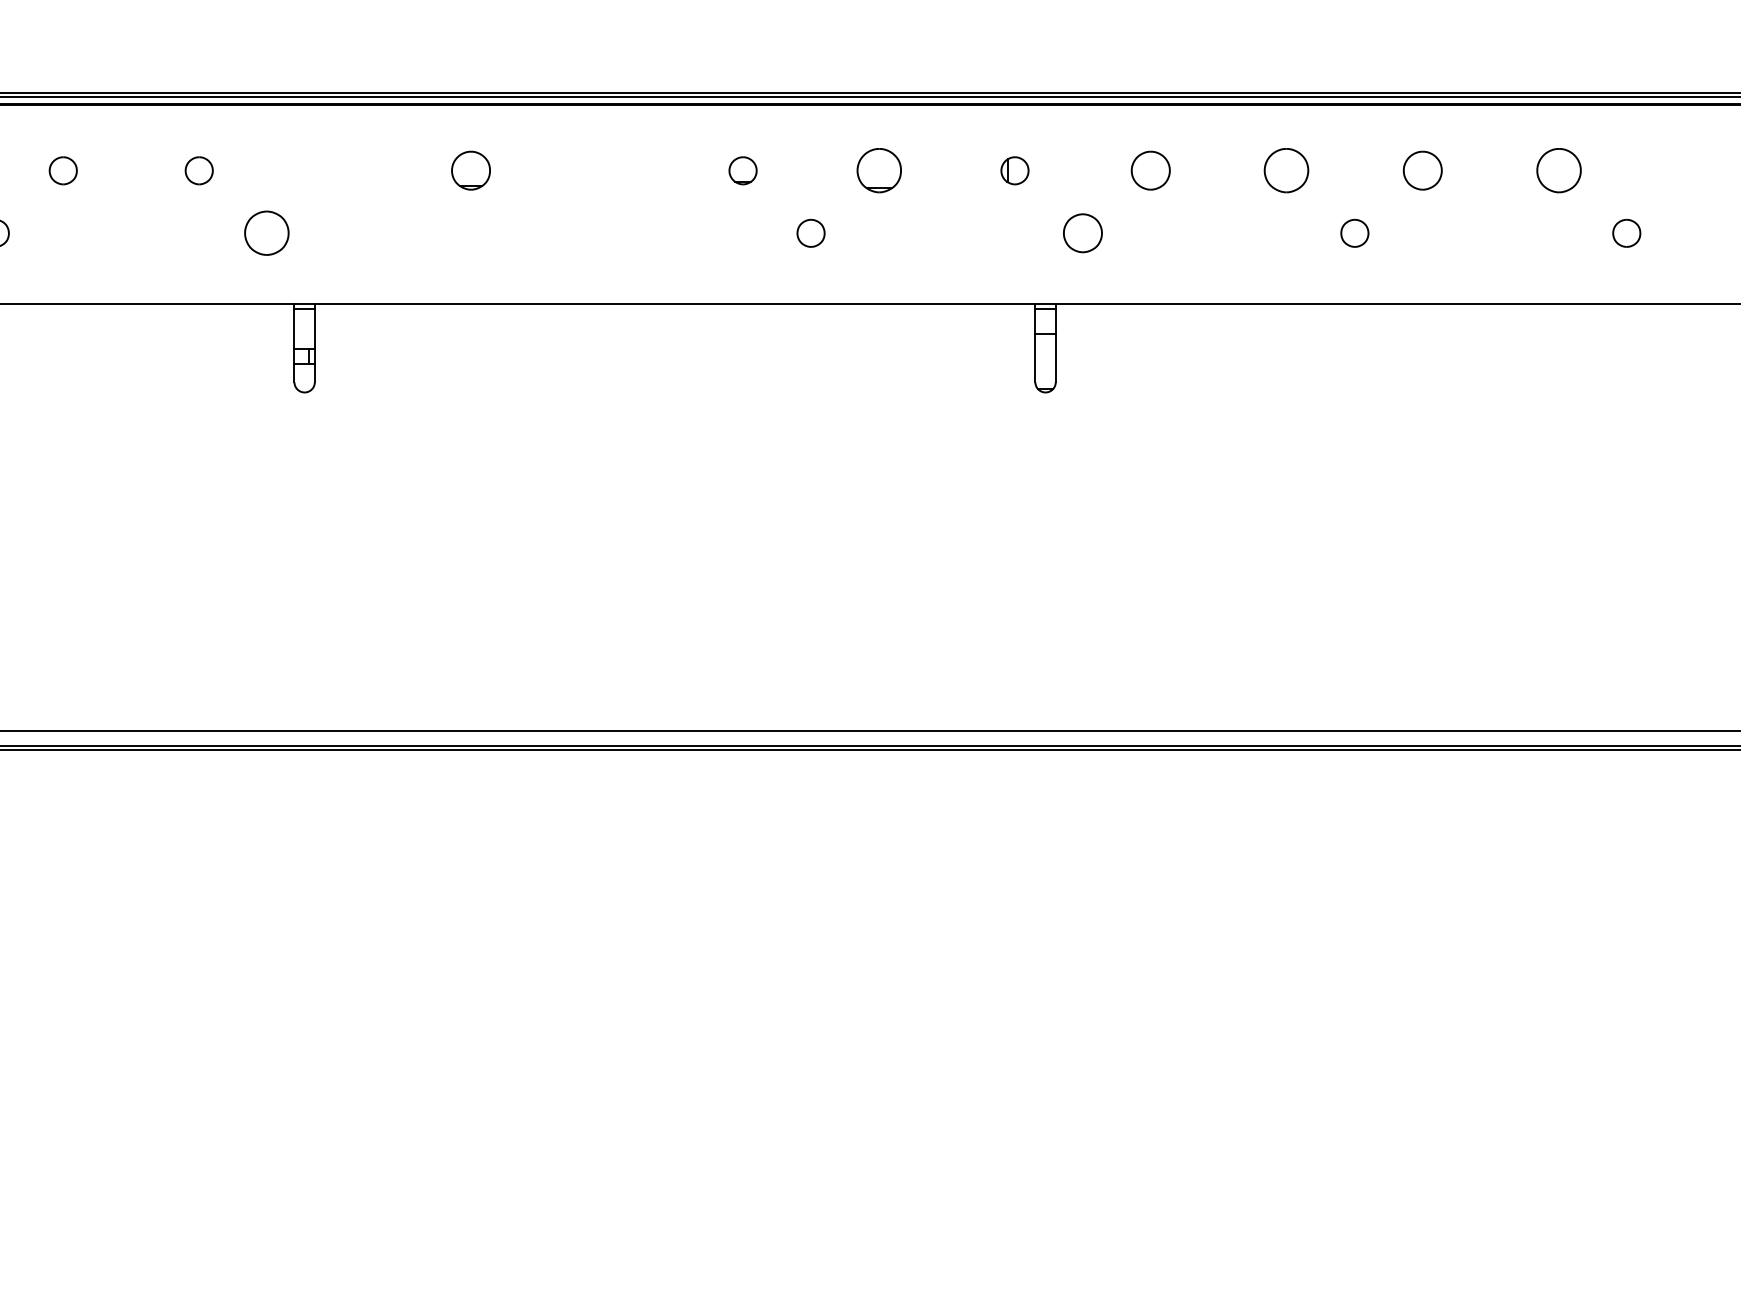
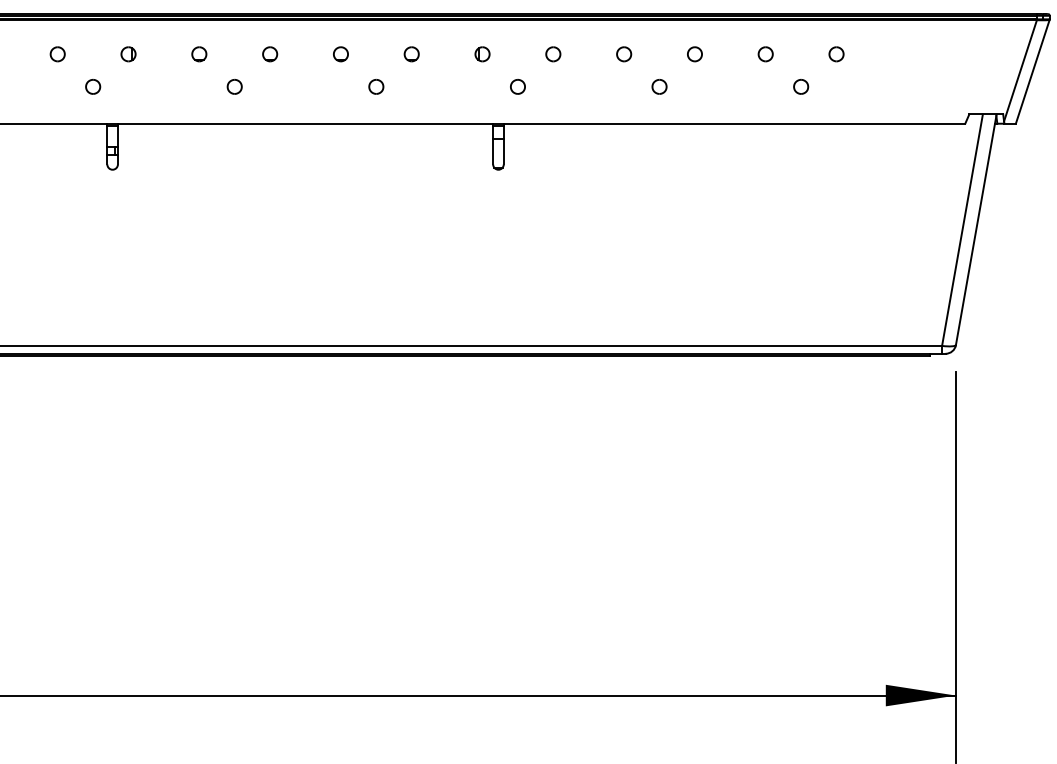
part: (335, 171) -> (128, 54), added
part: (471, 171) -> (199, 54), size x0.71
part: (607, 171) -> (270, 54), added
part: (878, 171) -> (411, 54), size x0.62
part: (1151, 171) -> (553, 54), size x0.71
part: (1287, 171) -> (624, 54), size x0.62
part: (1422, 171) -> (694, 54), size x0.71
part: (1558, 171) -> (765, 54), size x0.62
part: (1694, 171) -> (836, 54), added
part: (267, 232) -> (93, 86), size x0.62
part: (538, 232) -> (234, 86), added
part: (1082, 232) -> (517, 86), size x0.71

